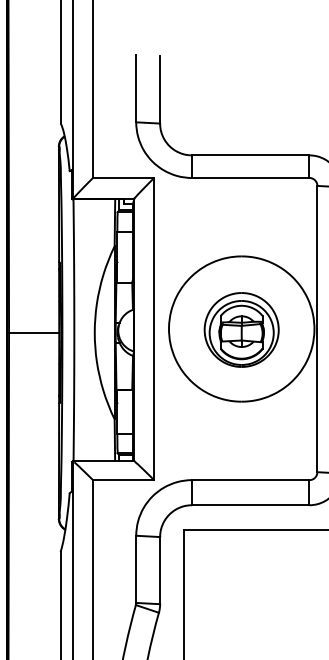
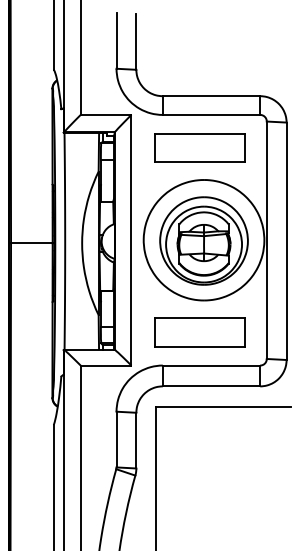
part: (236, 217) -> (199, 147), added
part: (241, 329) -> (203, 240), size x1.43
part: (236, 440) -> (199, 332), added

